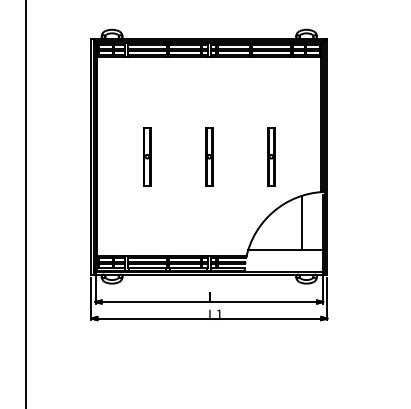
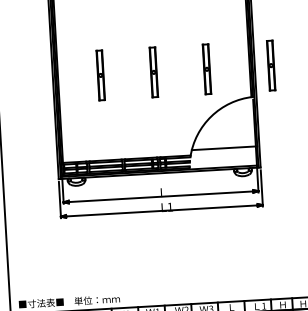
part: (346, 156) -> (271, 65), added
line: (302, 222) -> (236, 124), removed

